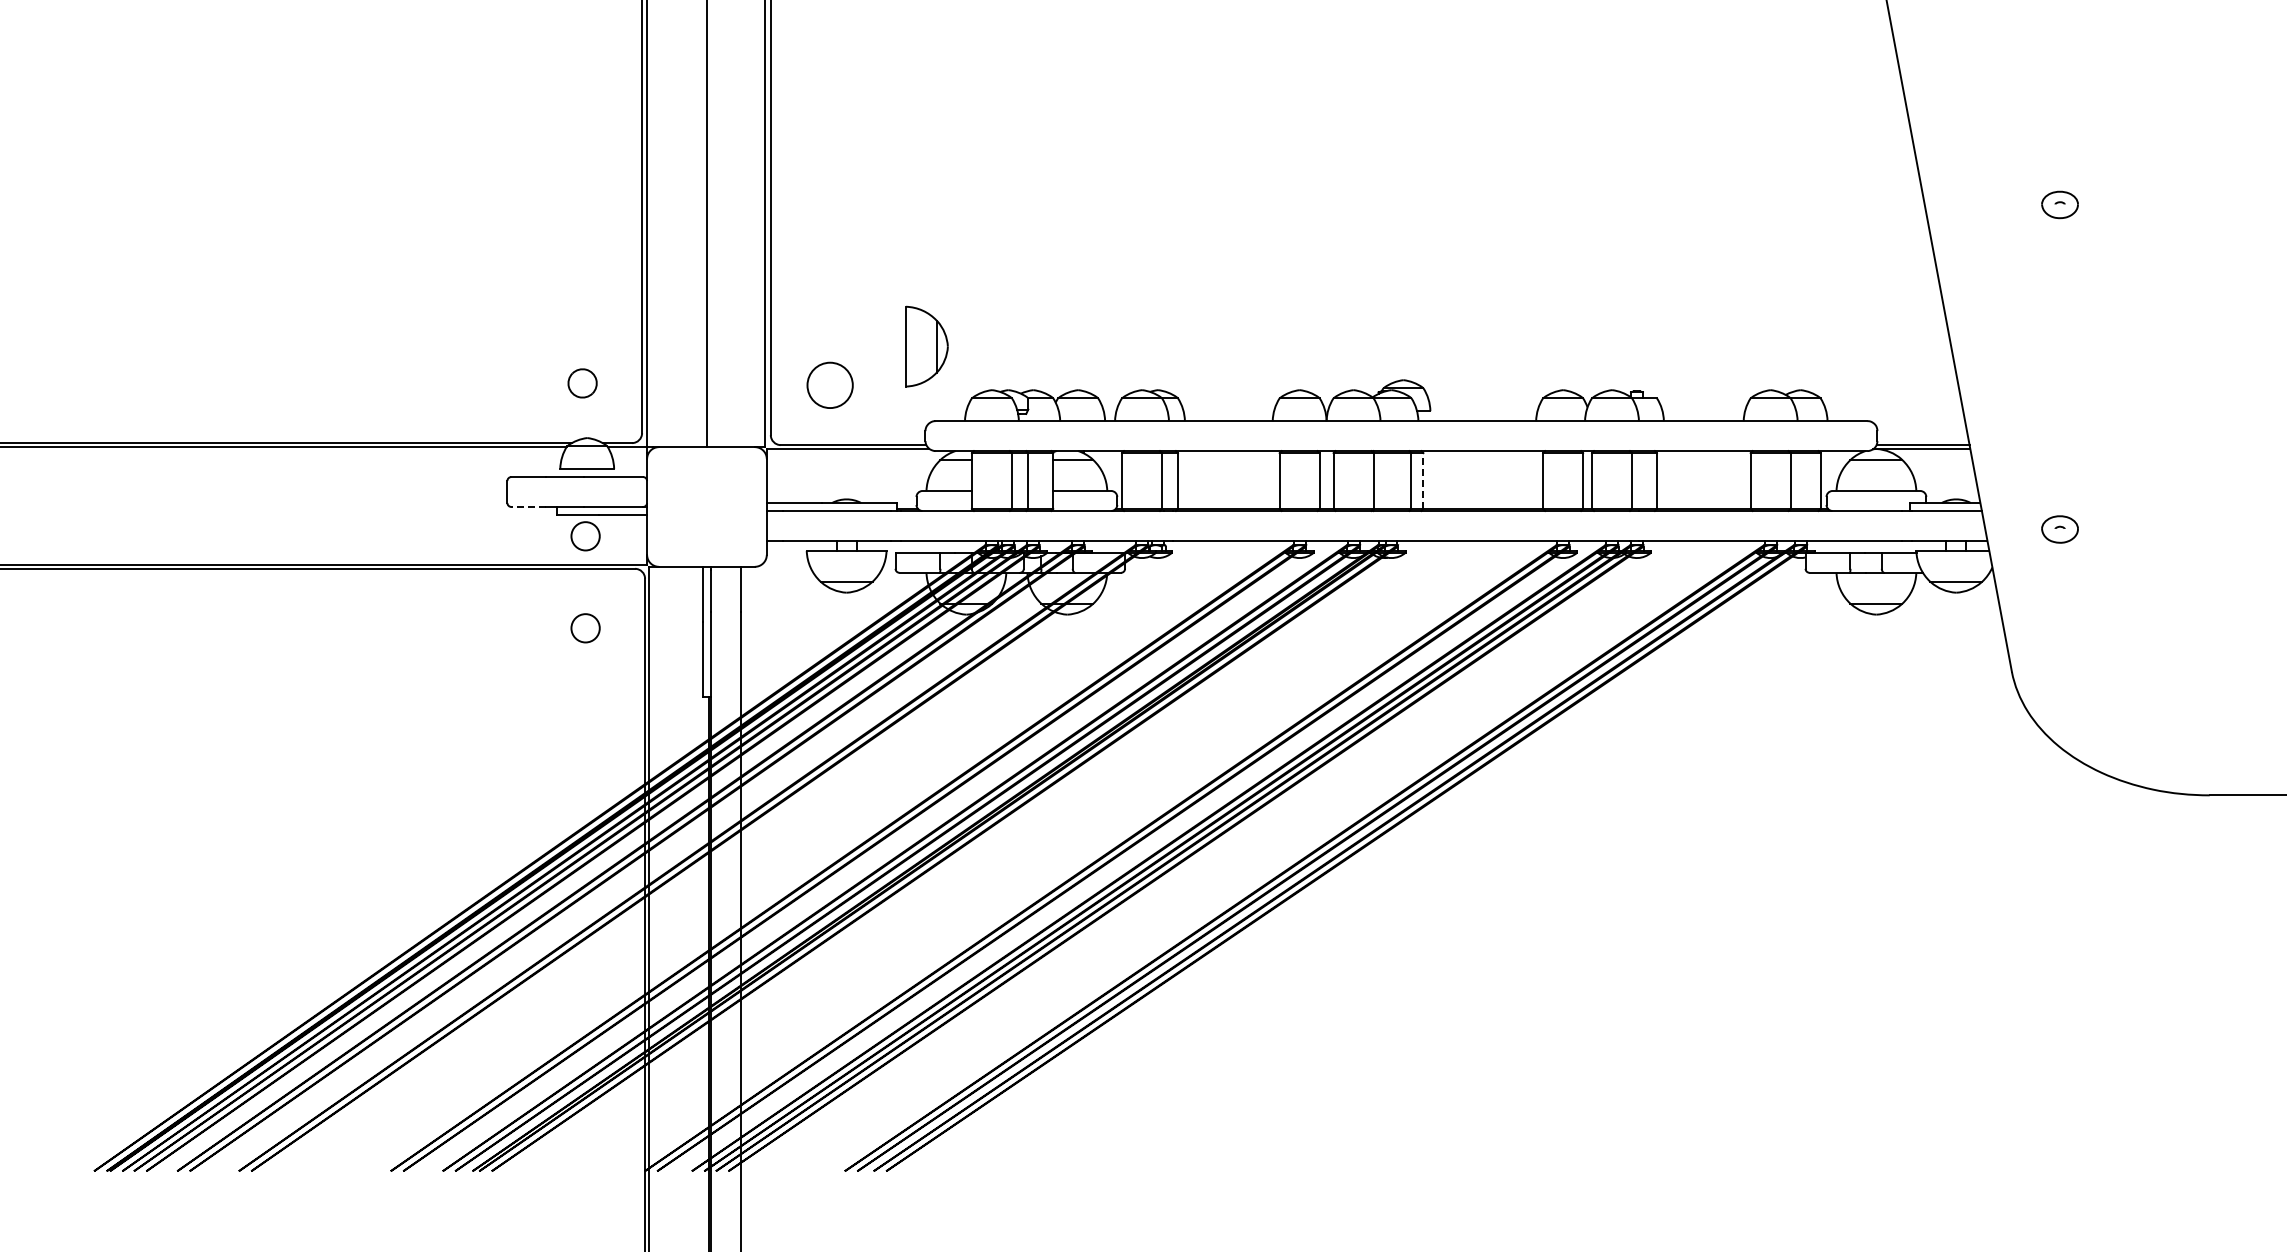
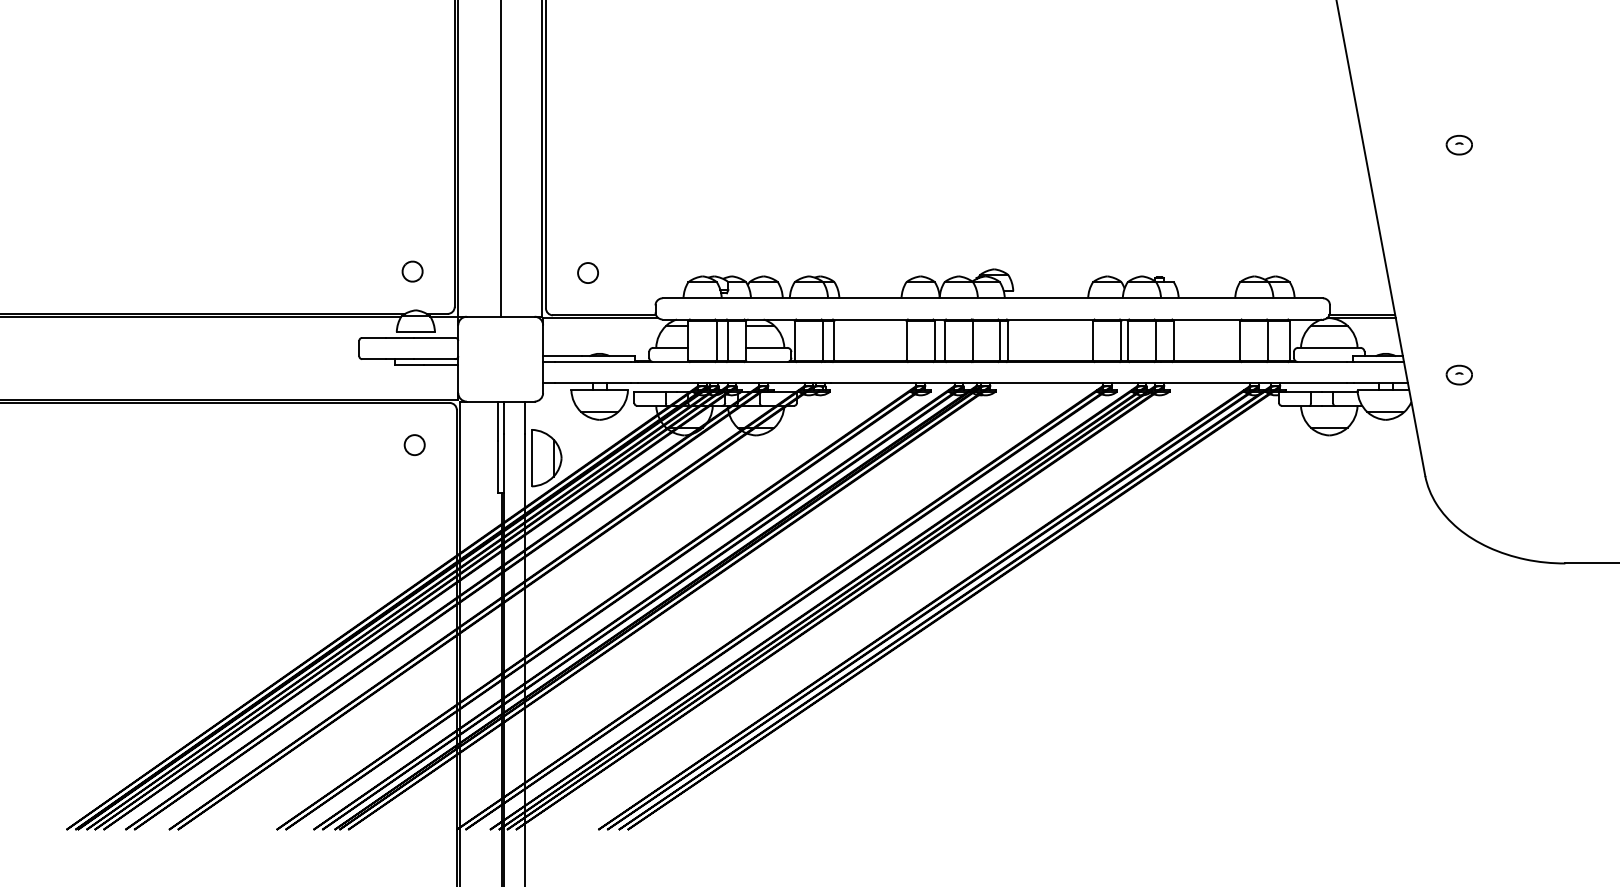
part: (926, 346) -> (546, 458), moved
circle: (830, 385) -> (588, 273), size x0.62
line: (1423, 481) -> (1008, 341), dashed -> solid
line: (528, 506) -> (374, 358), dashed -> solid
circle: (585, 536) -> (414, 380), removed

